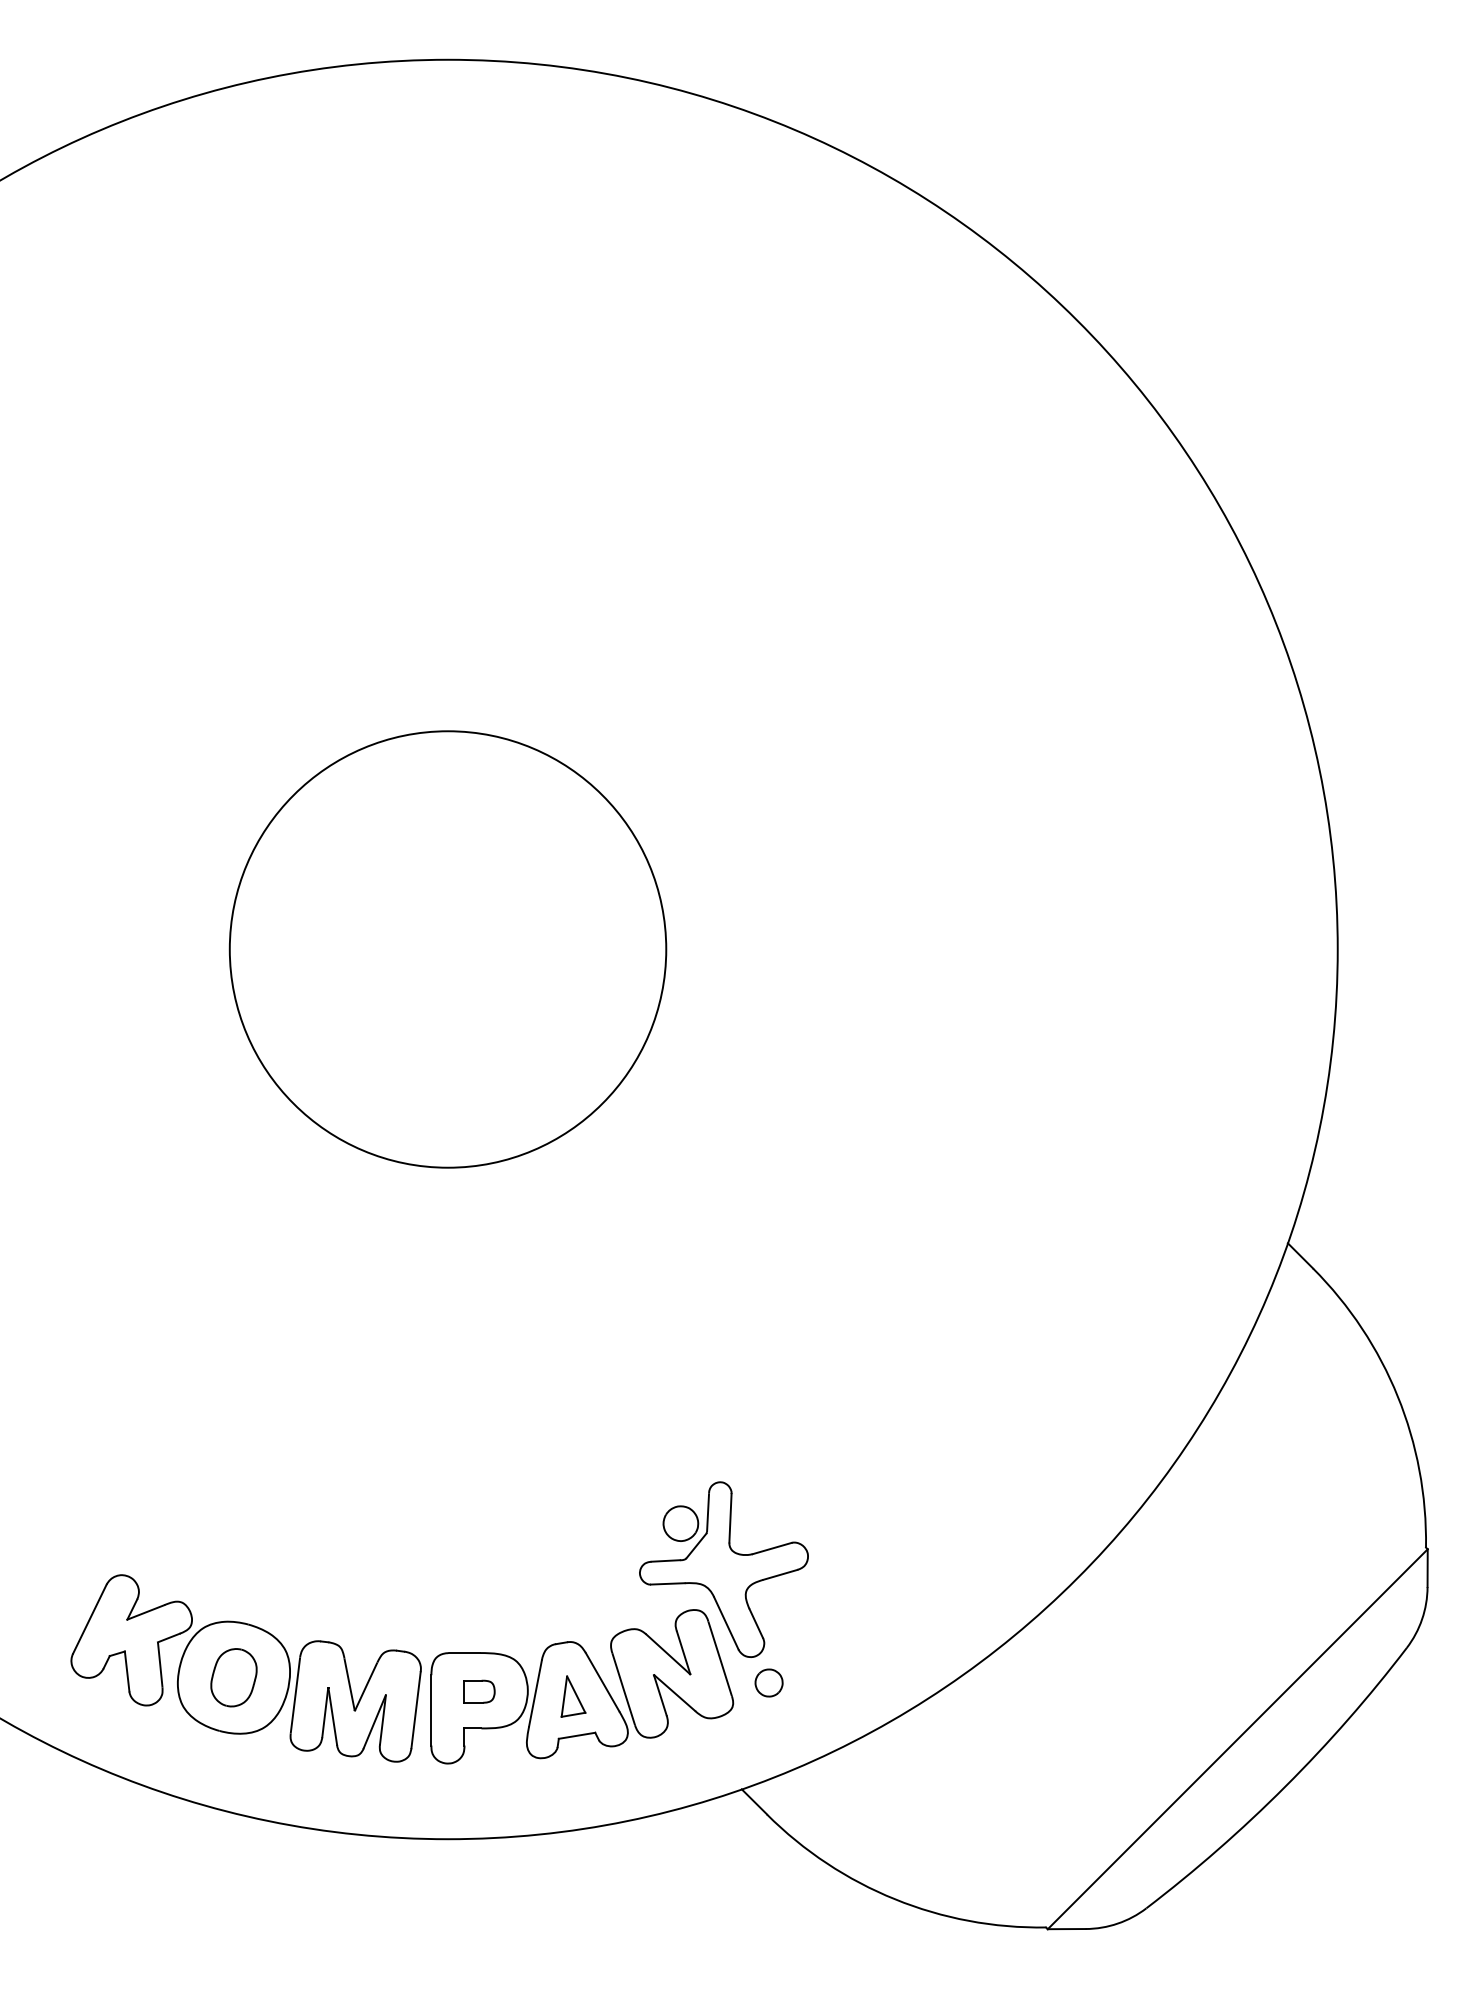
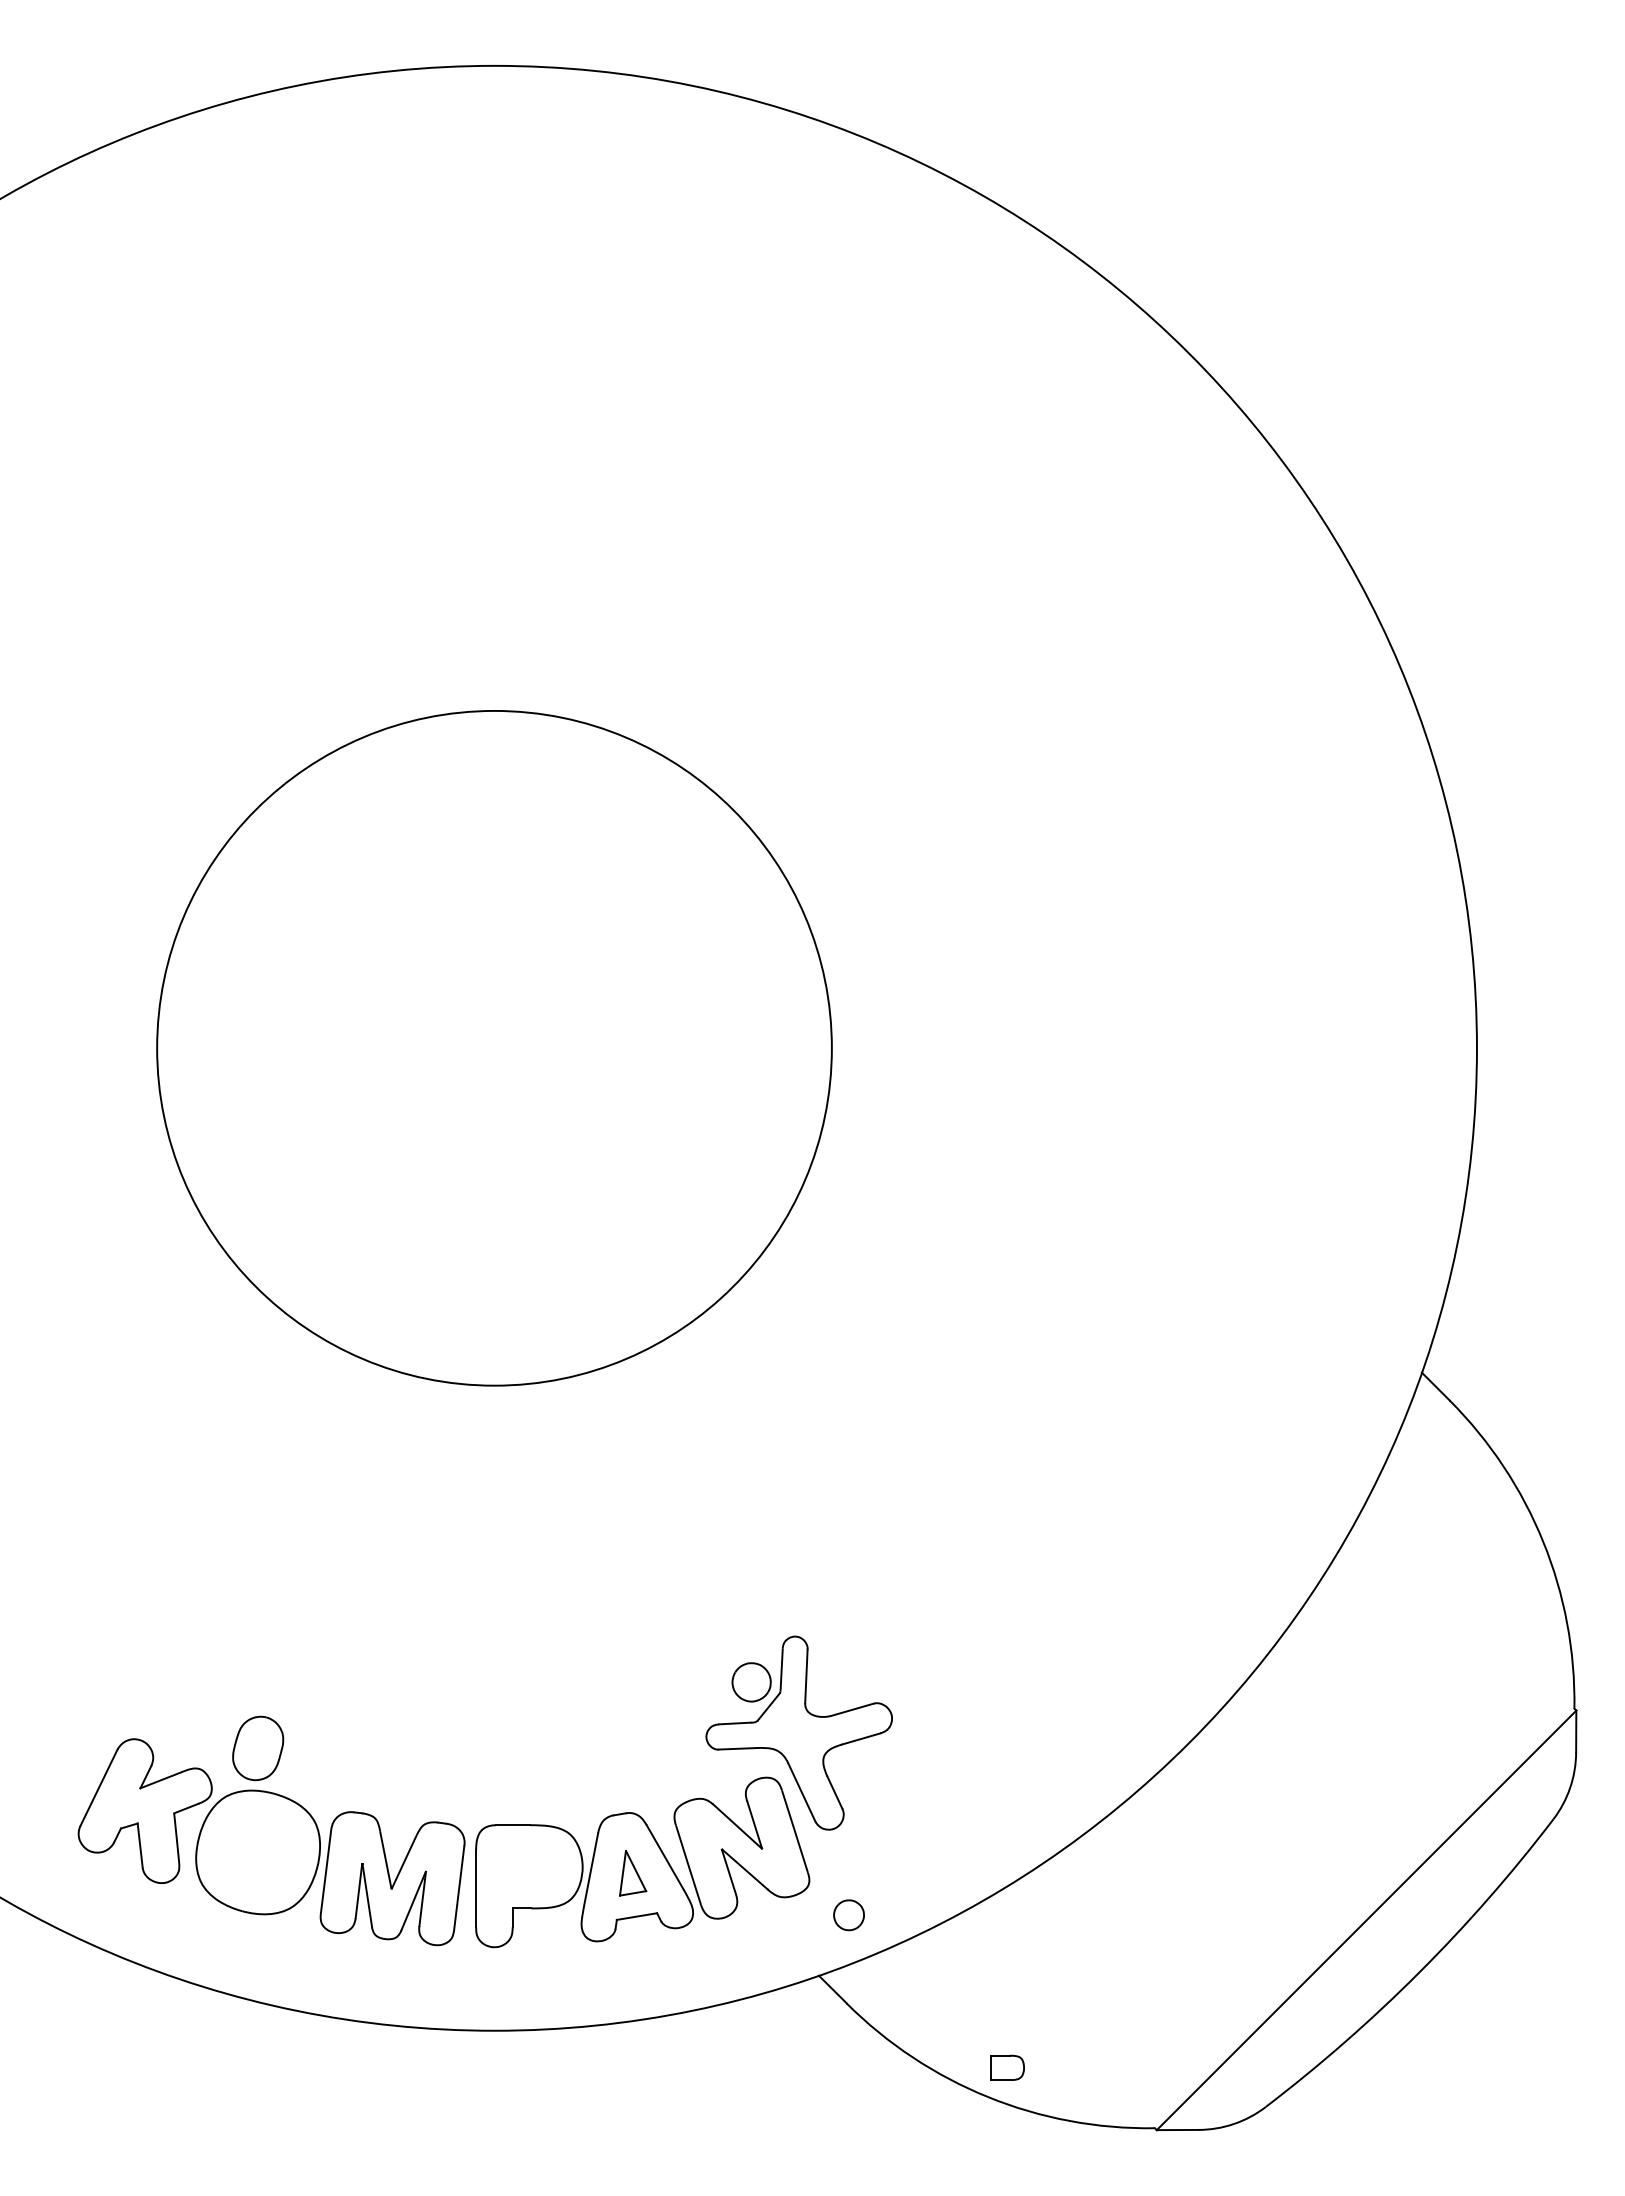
circle: (448, 949) -> (494, 1048), size x1.4
part: (234, 1677) -> (258, 1748), moved
part: (768, 1683) -> (848, 1915), moved
part: (479, 1691) -> (1007, 2067), moved

